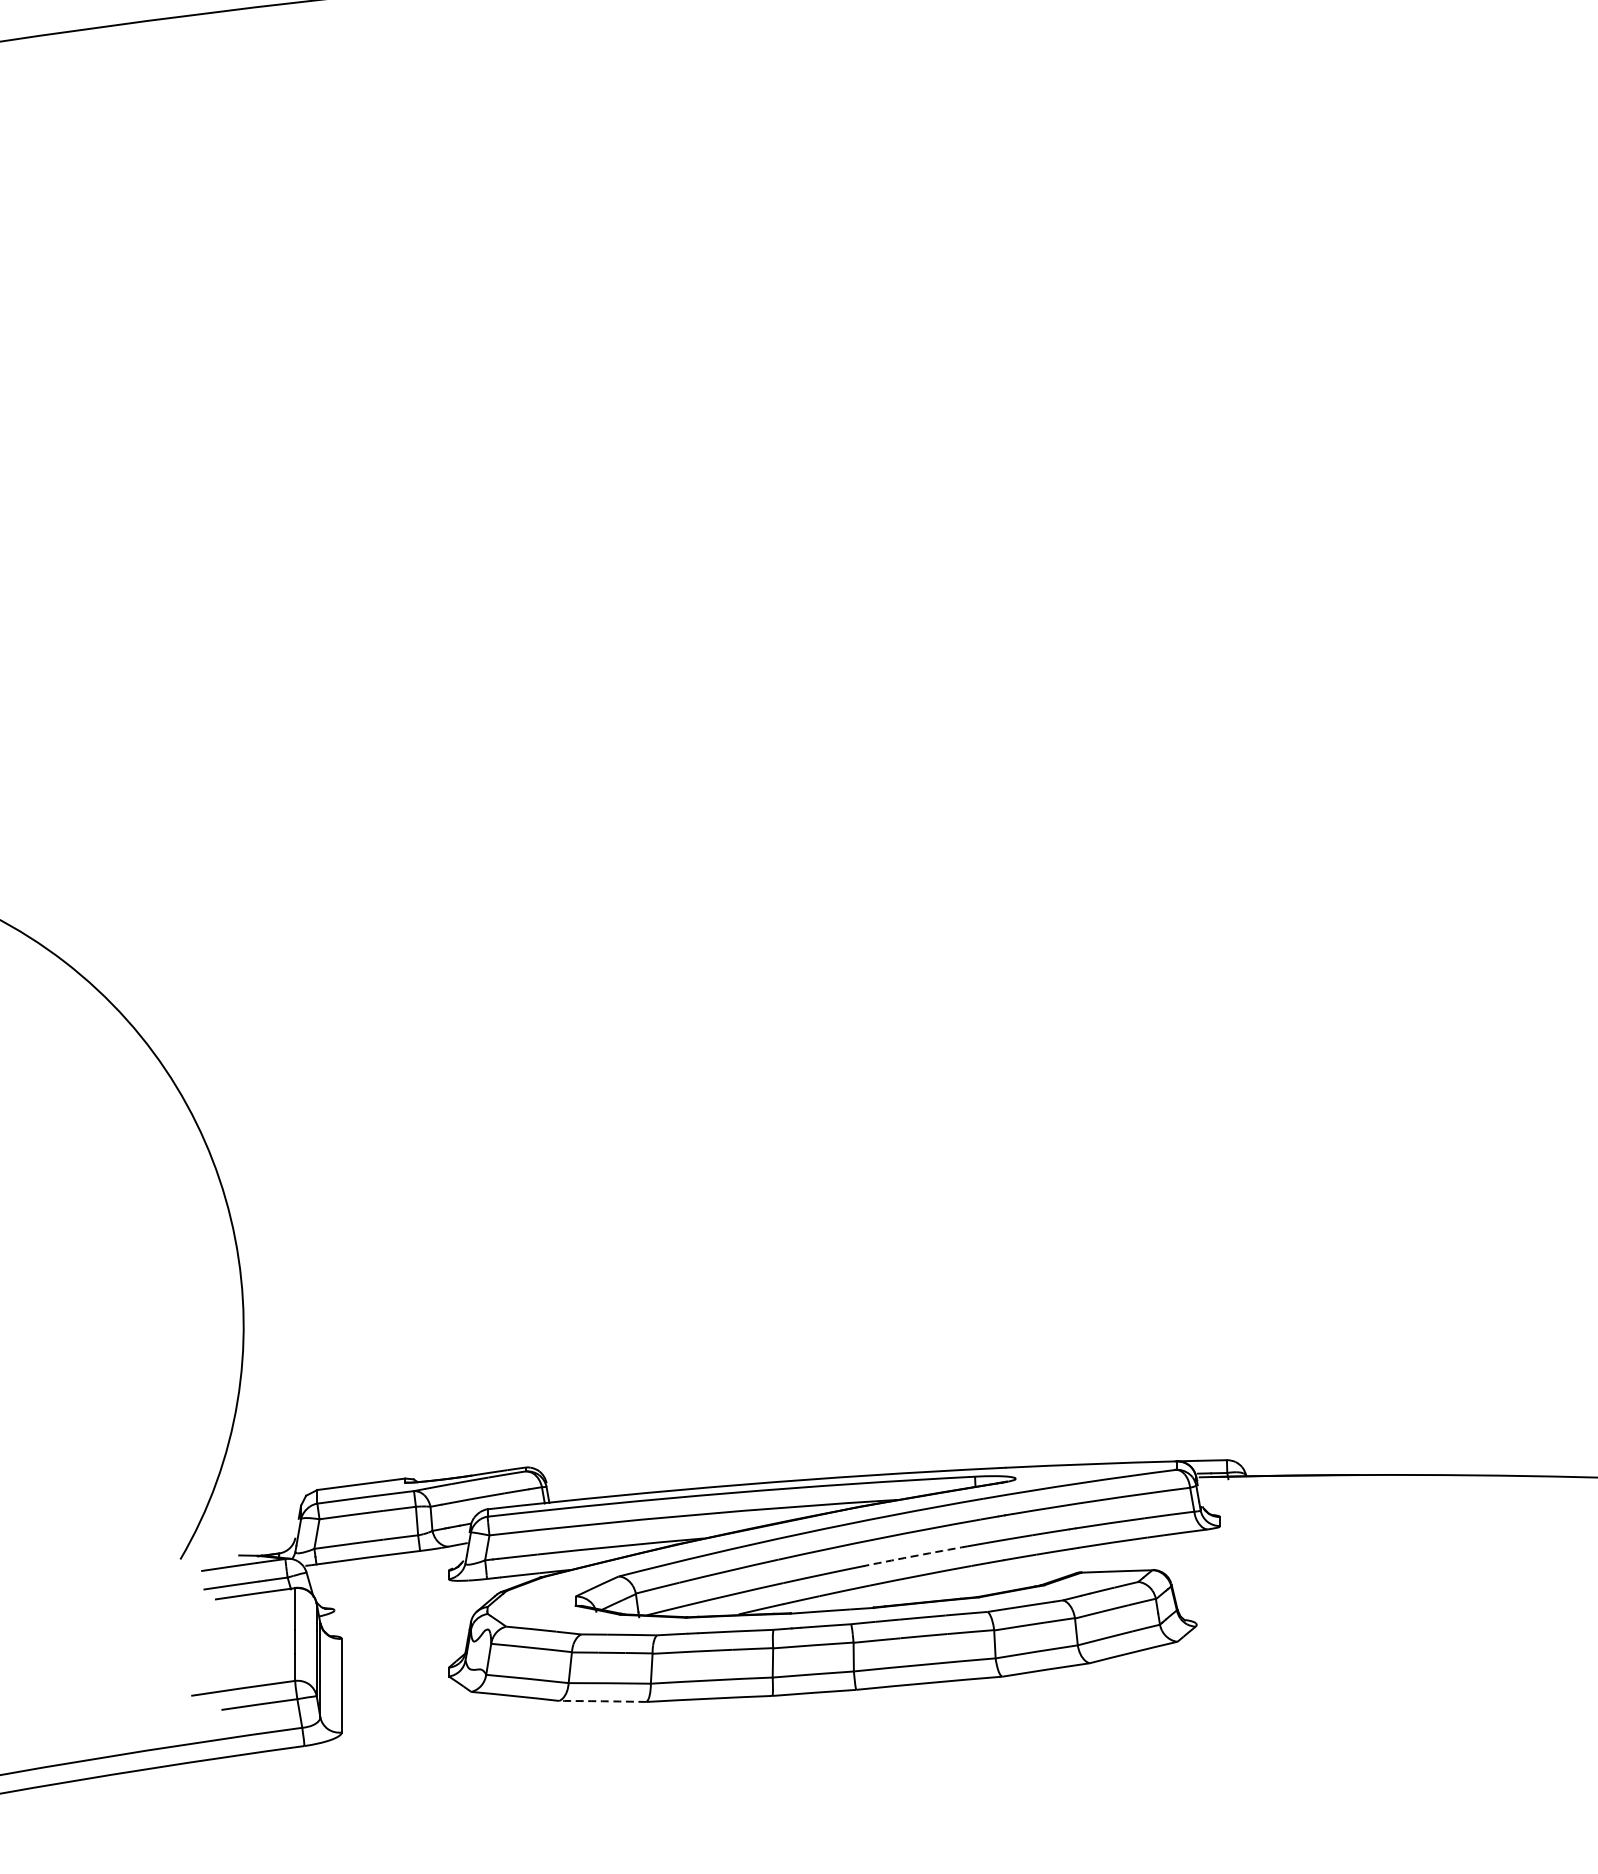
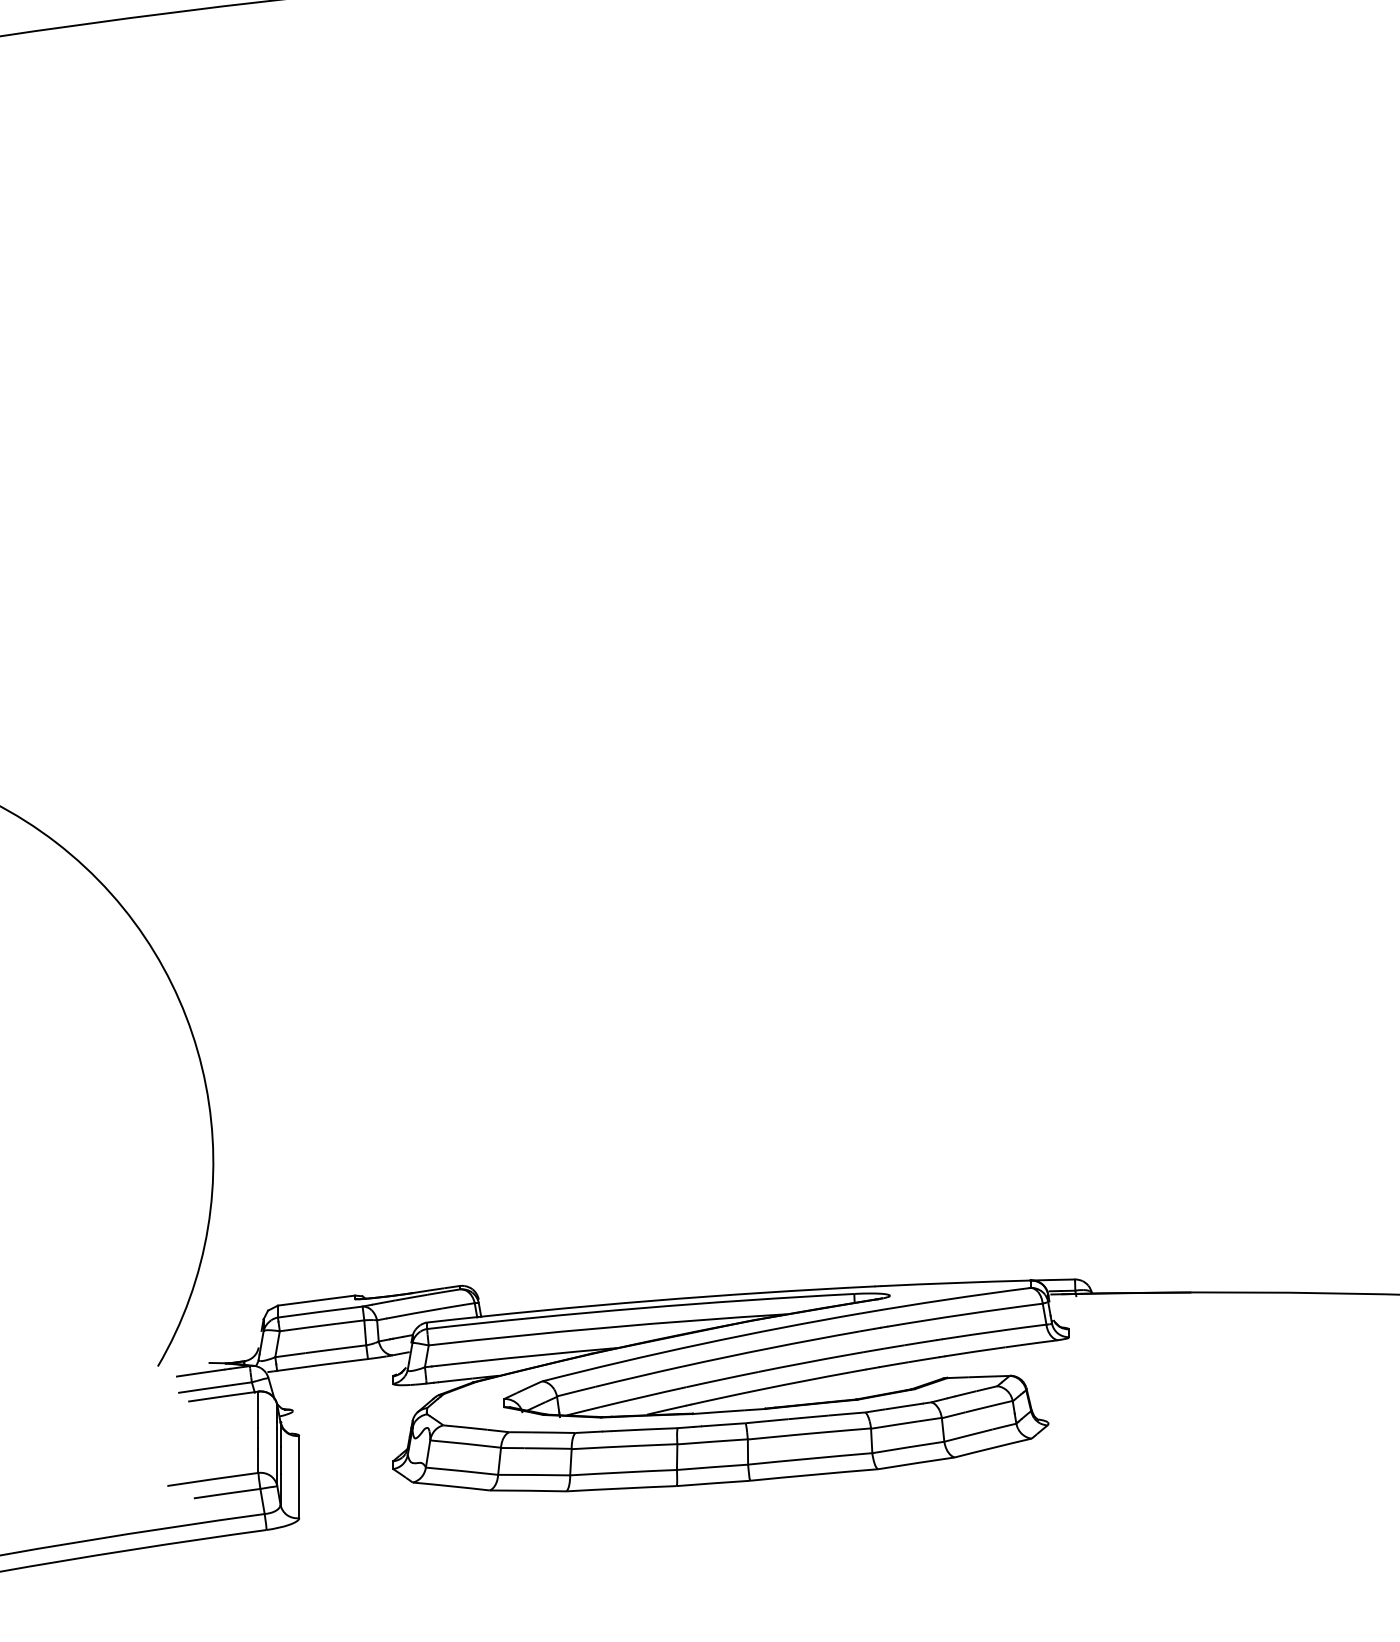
arc: (917, 1556) -> (803, 1363), dashed -> solid
arc: (603, 1700) -> (528, 1490), dashed -> solid

